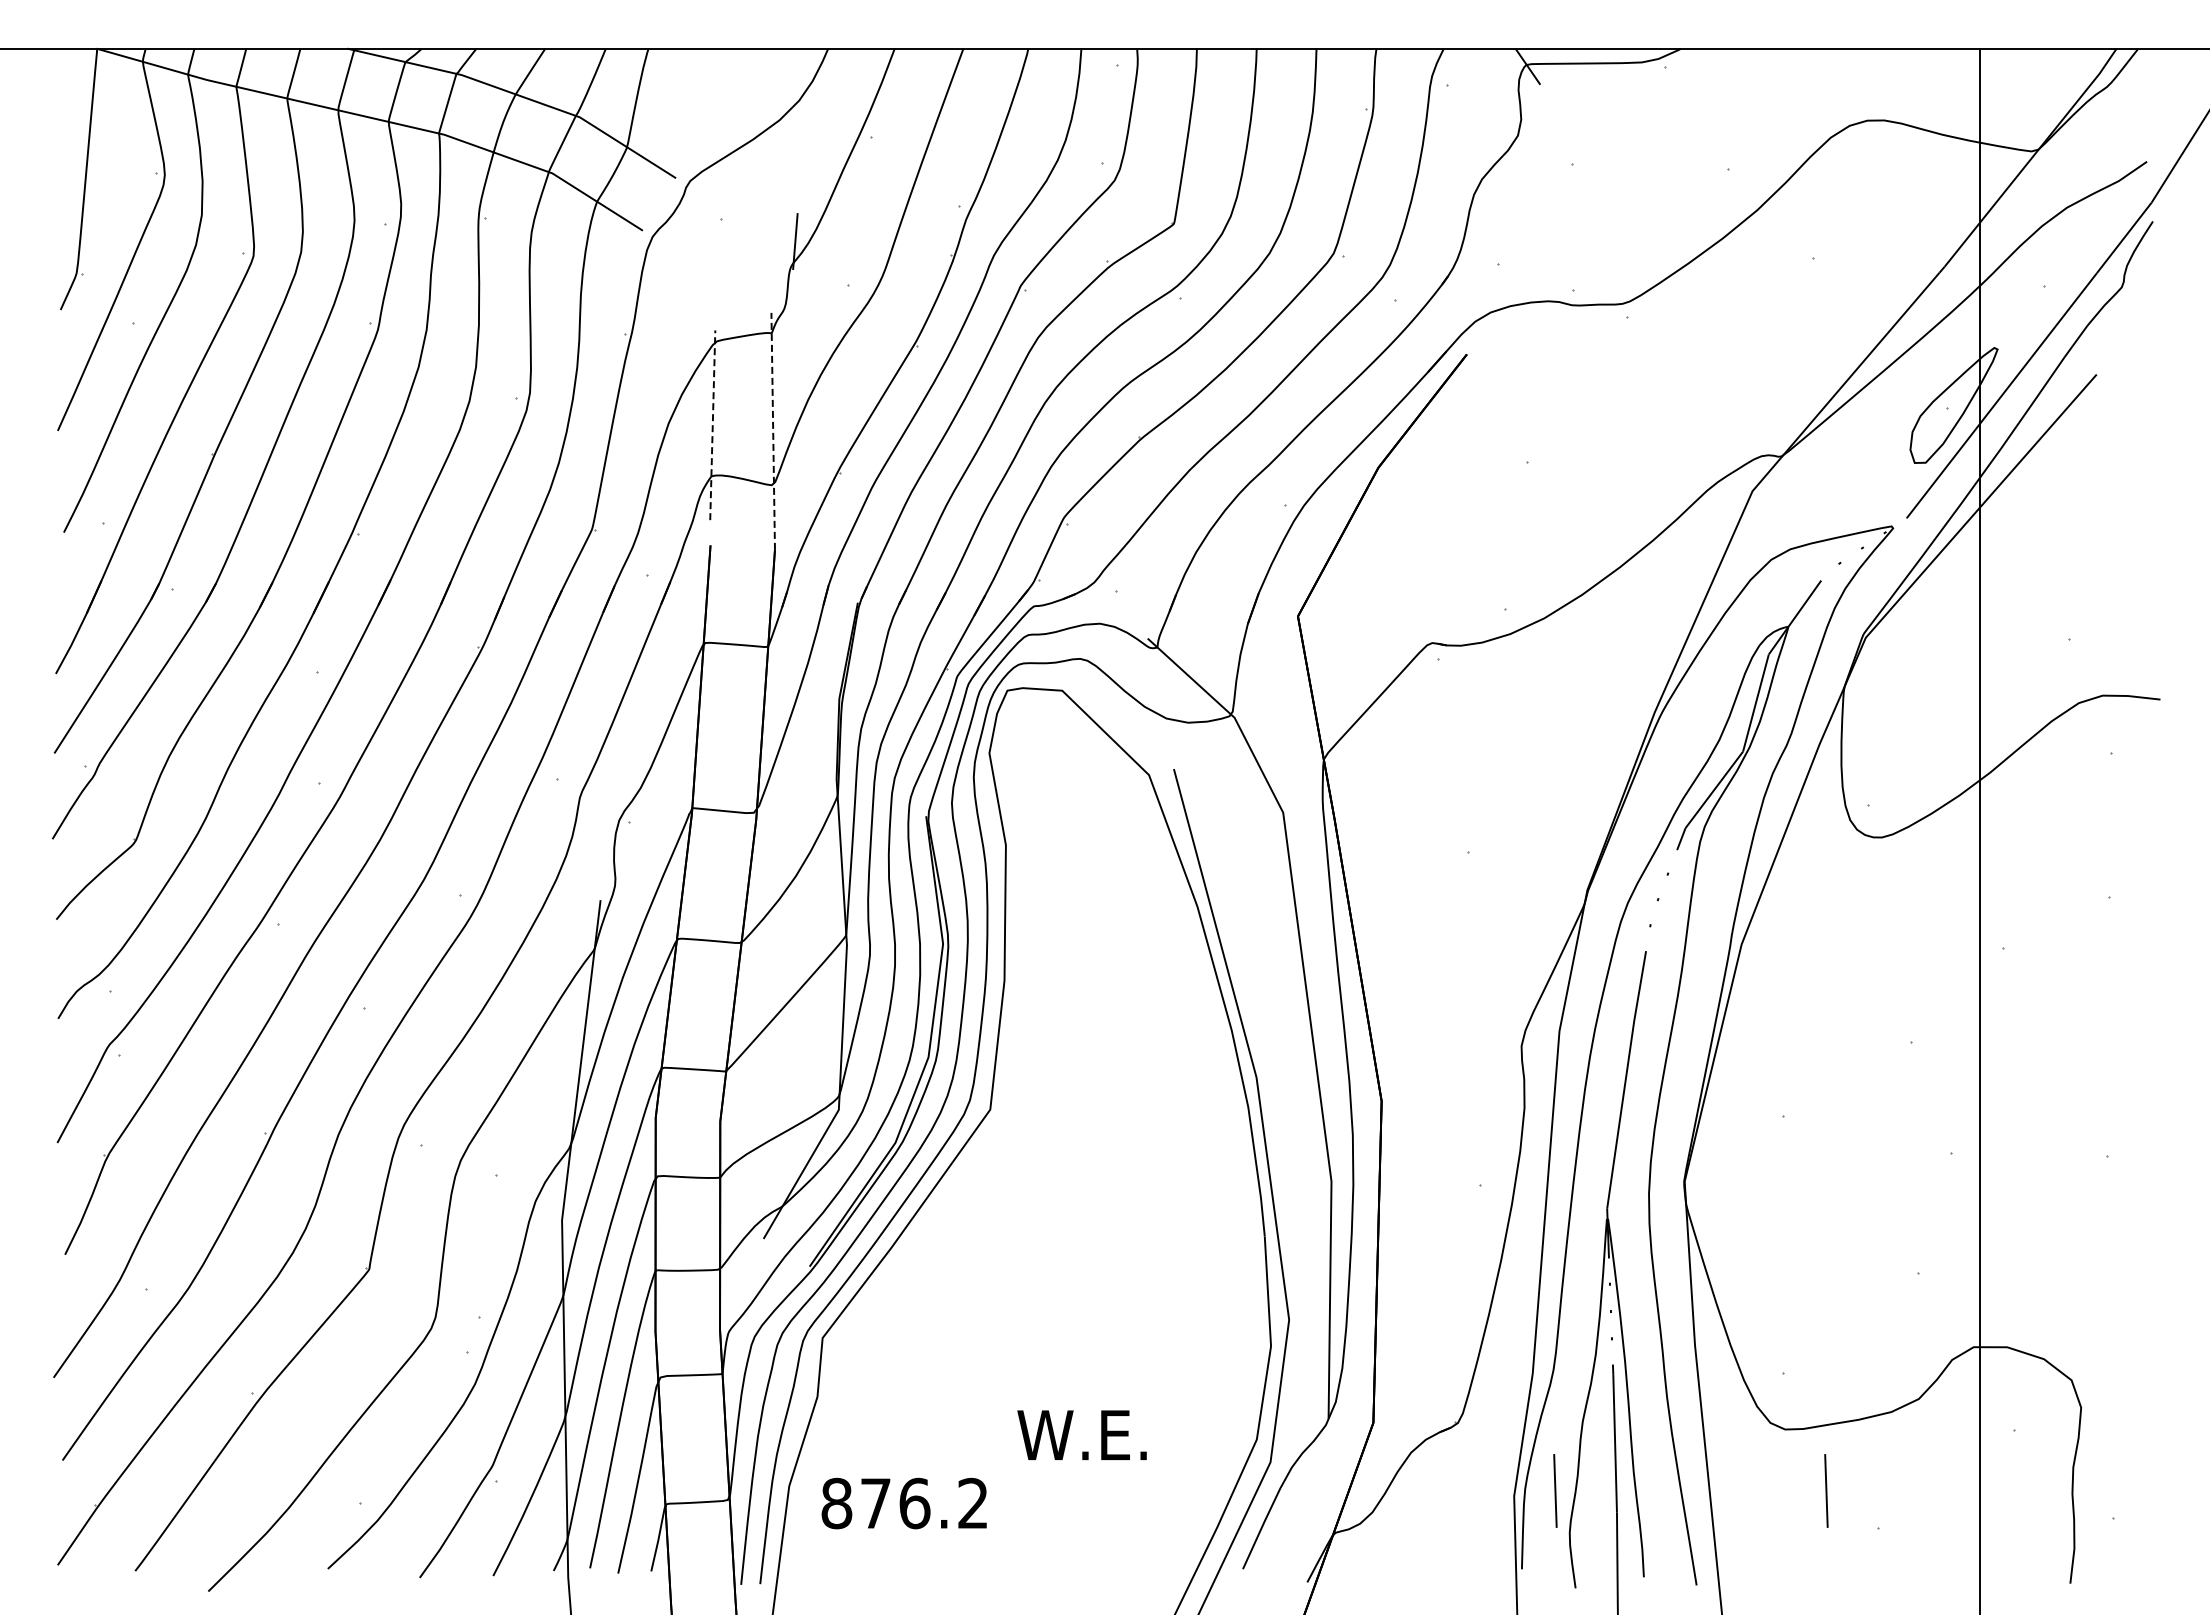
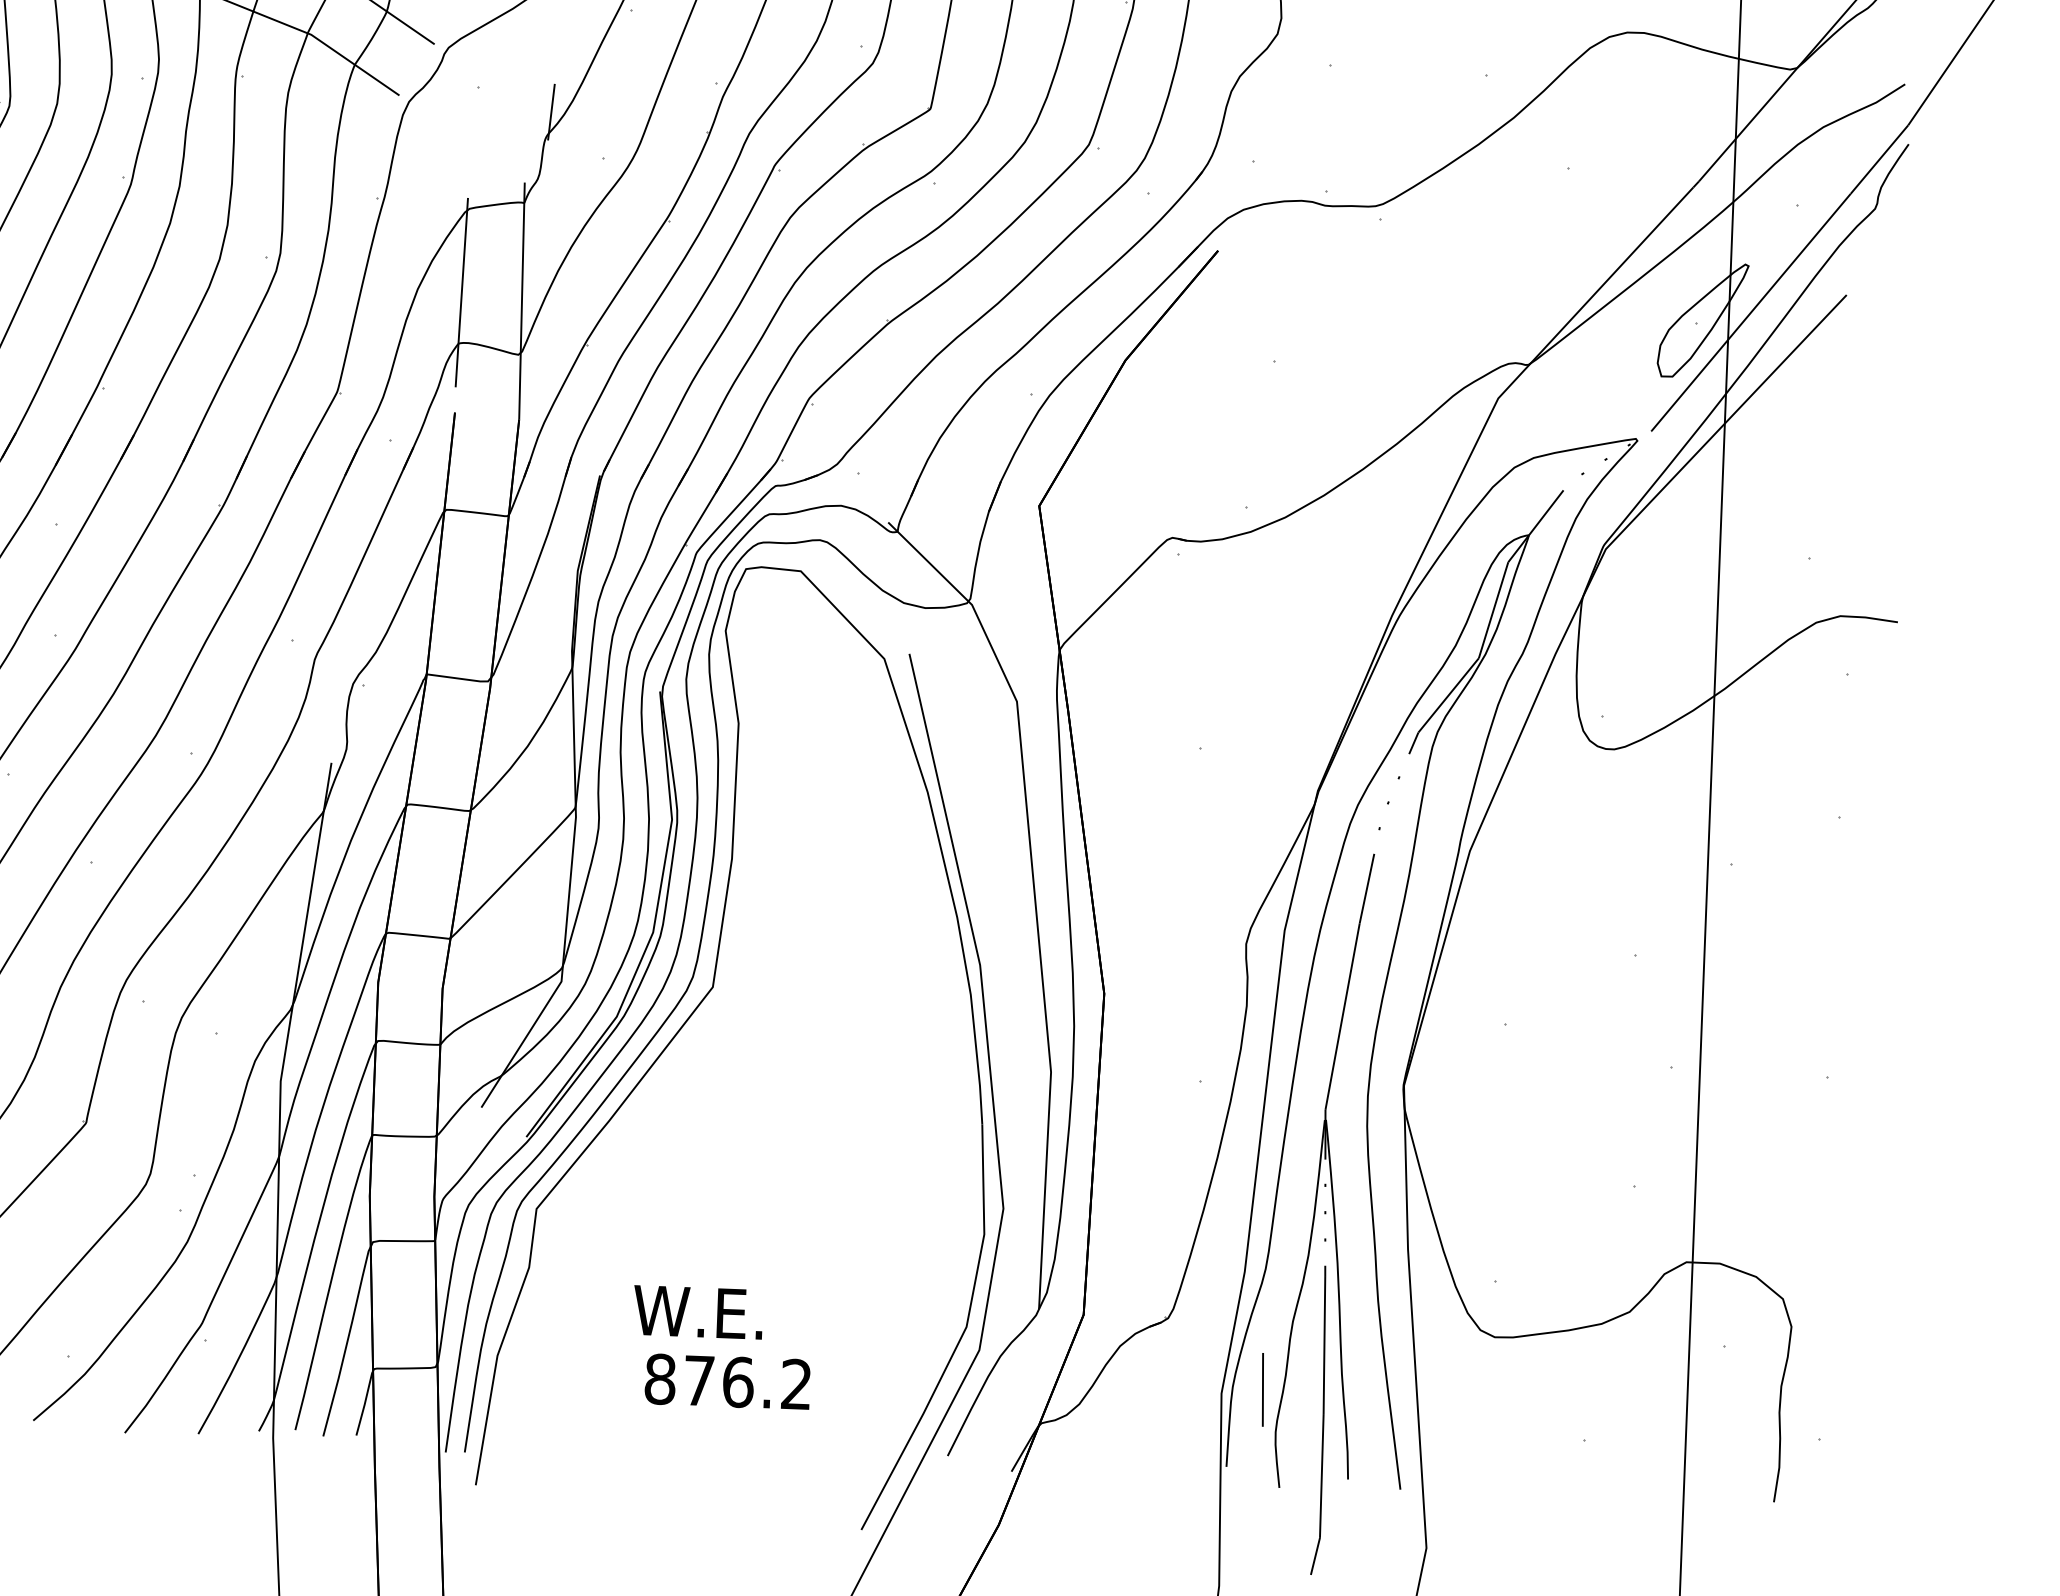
line: (712, 425) -> (461, 292), dashed -> solid
line: (773, 431) -> (522, 301), dashed -> solid
text: (1081, 1434) -> (697, 1311), moved
line: (1826, 1490) -> (1533, 1399), removed
text: (903, 1503) -> (726, 1381), moved

